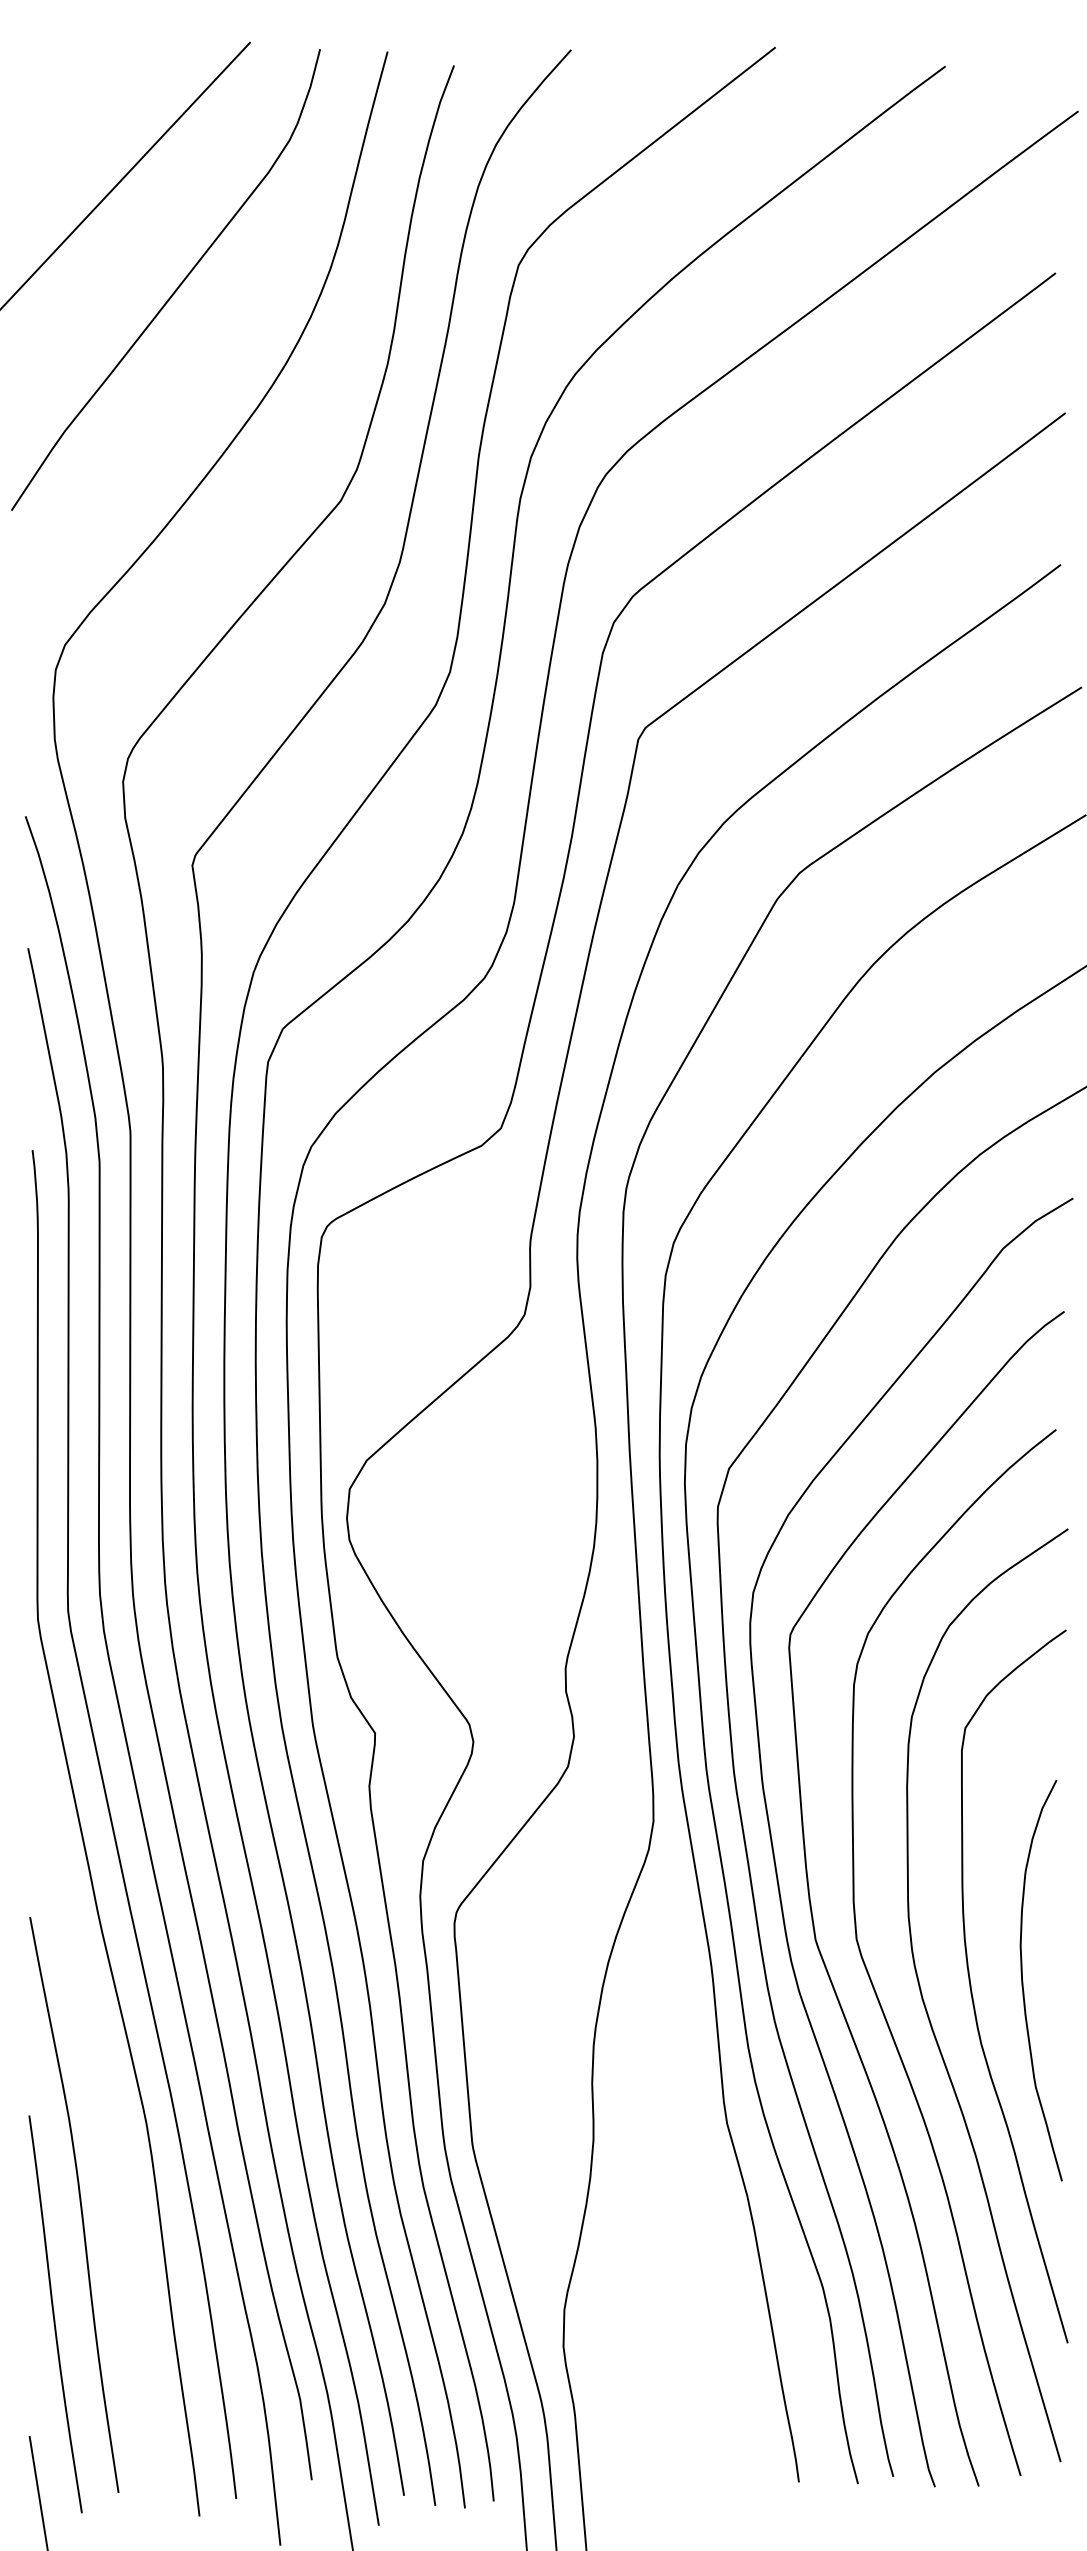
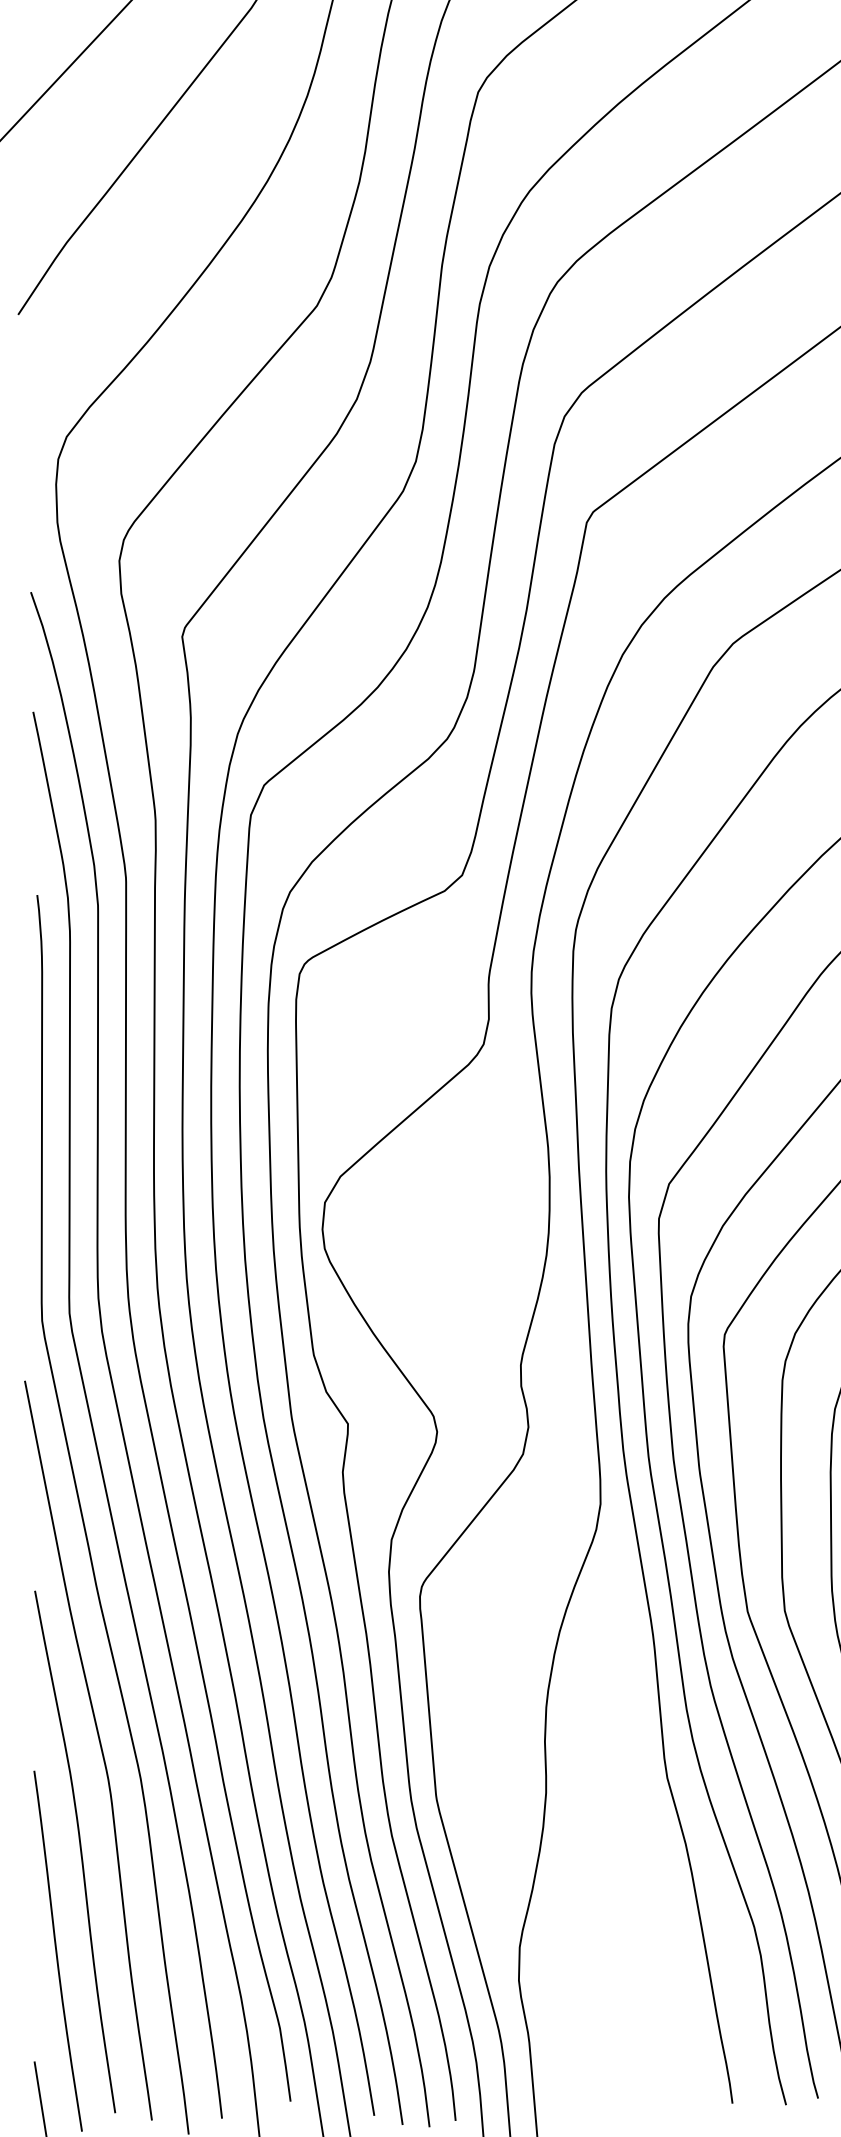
curve: (101, 2087) -> (99, 1745), added

